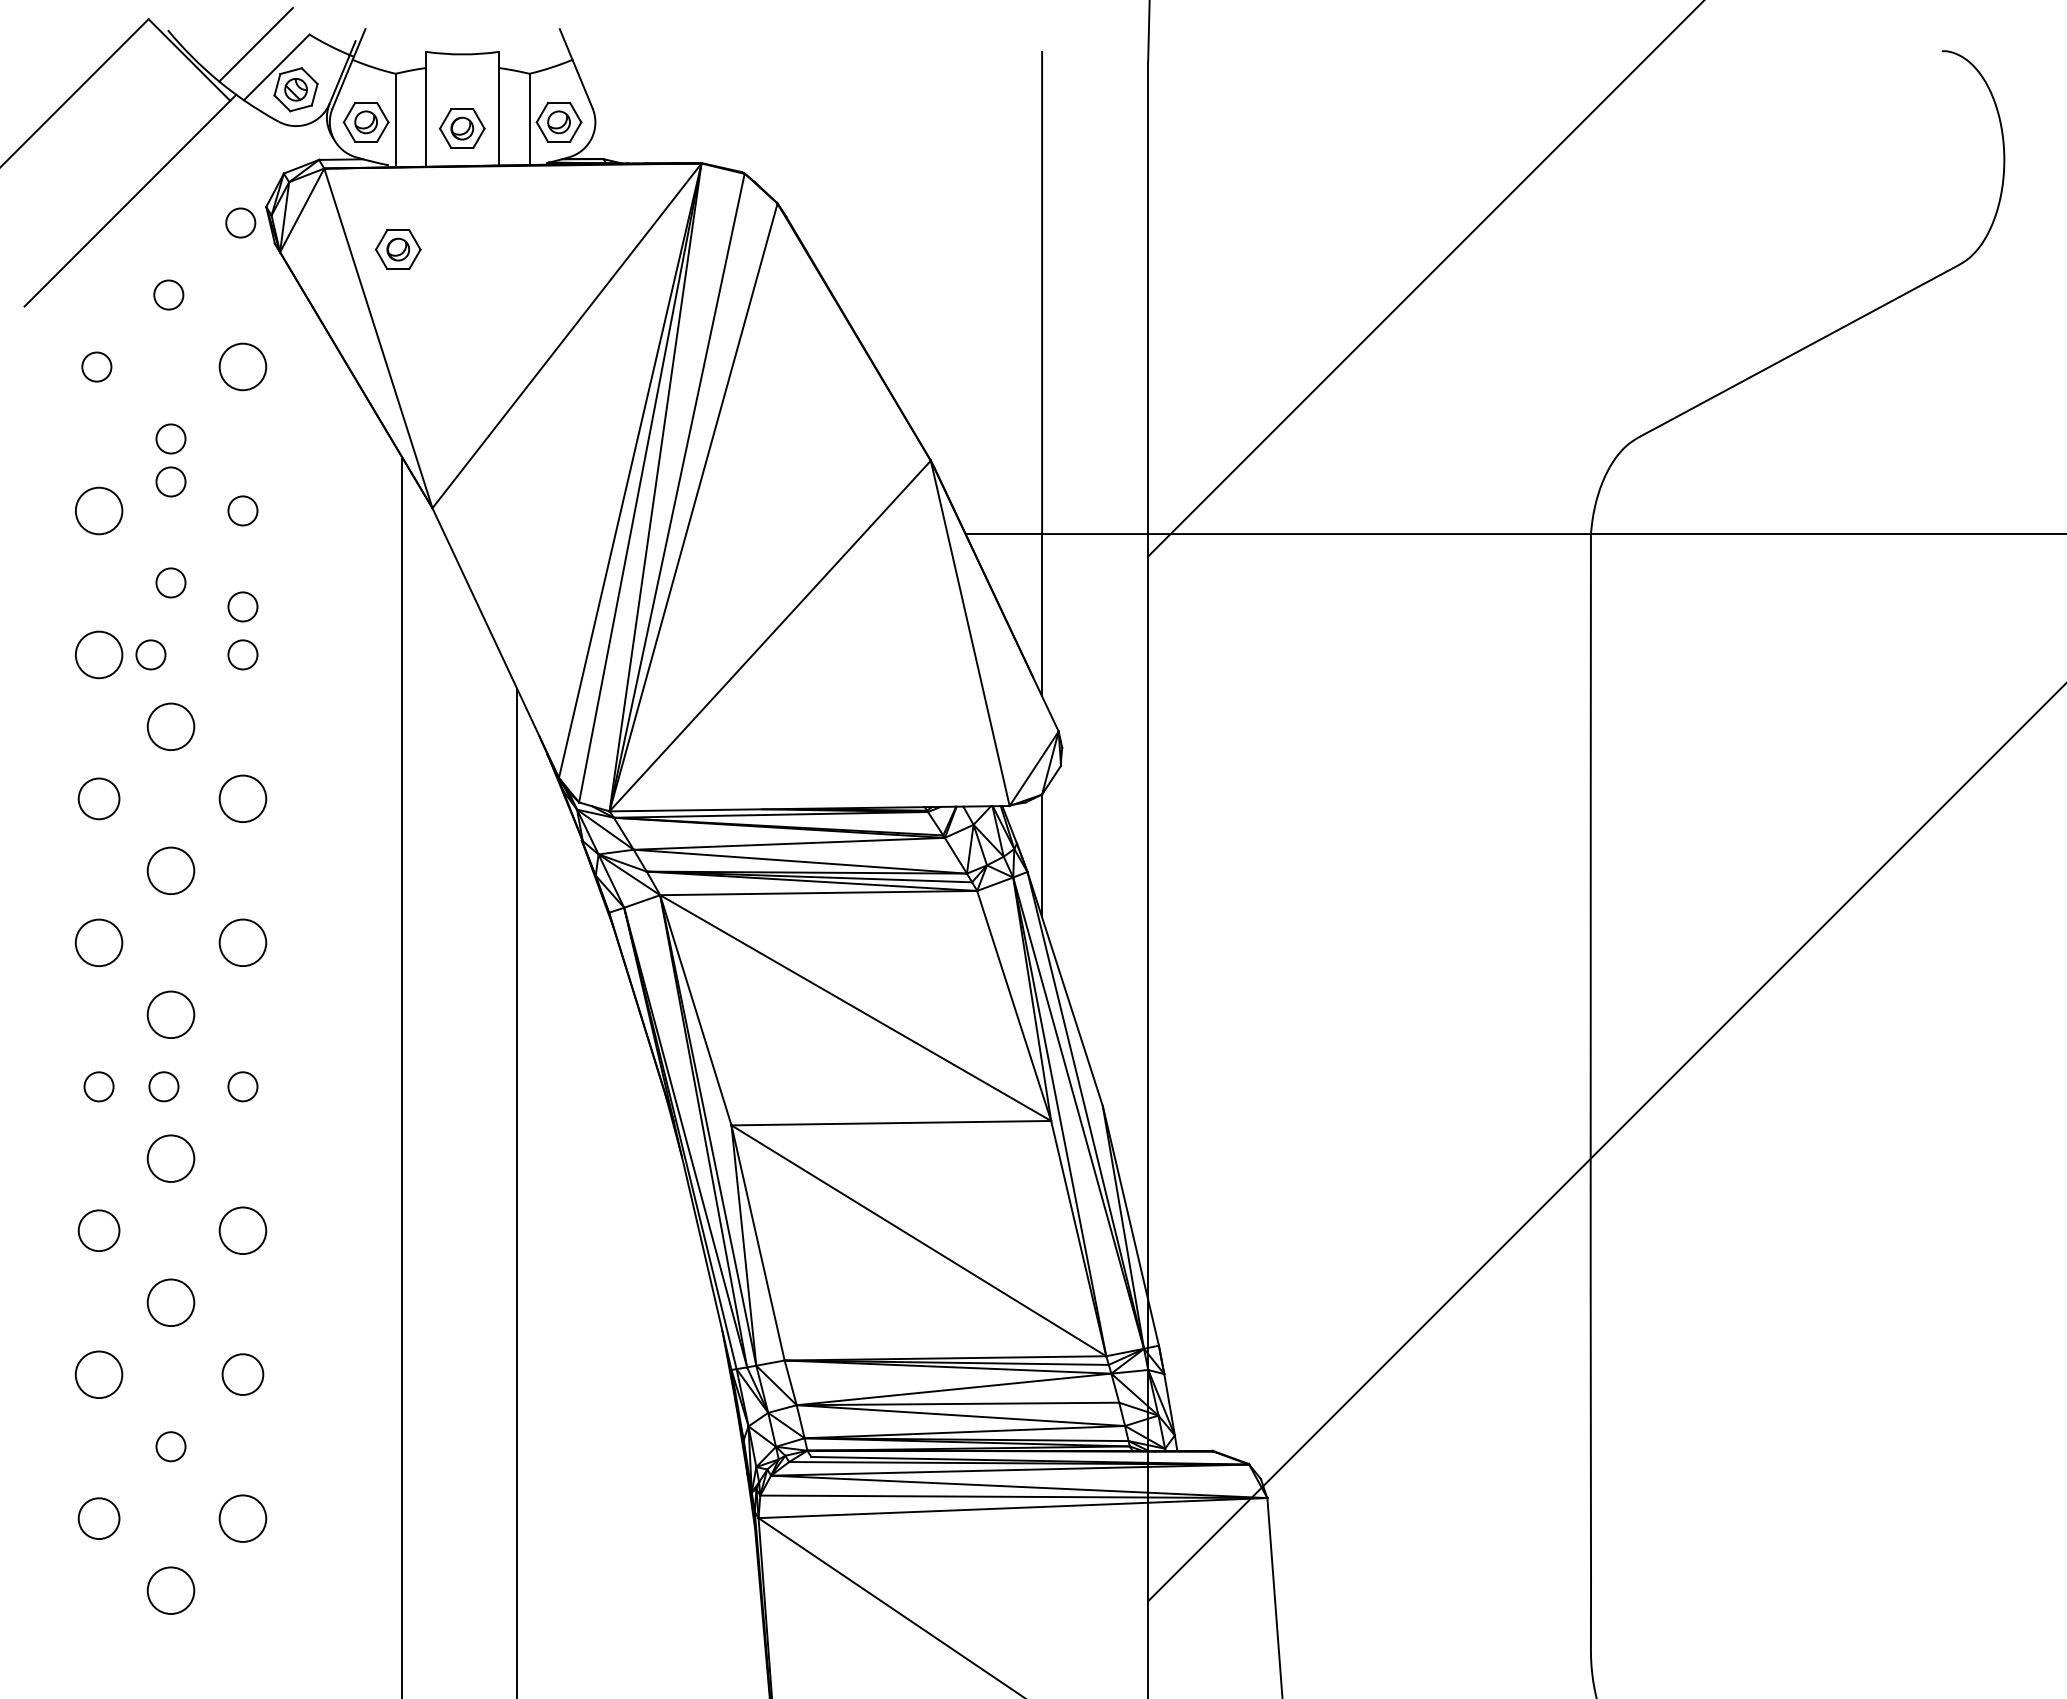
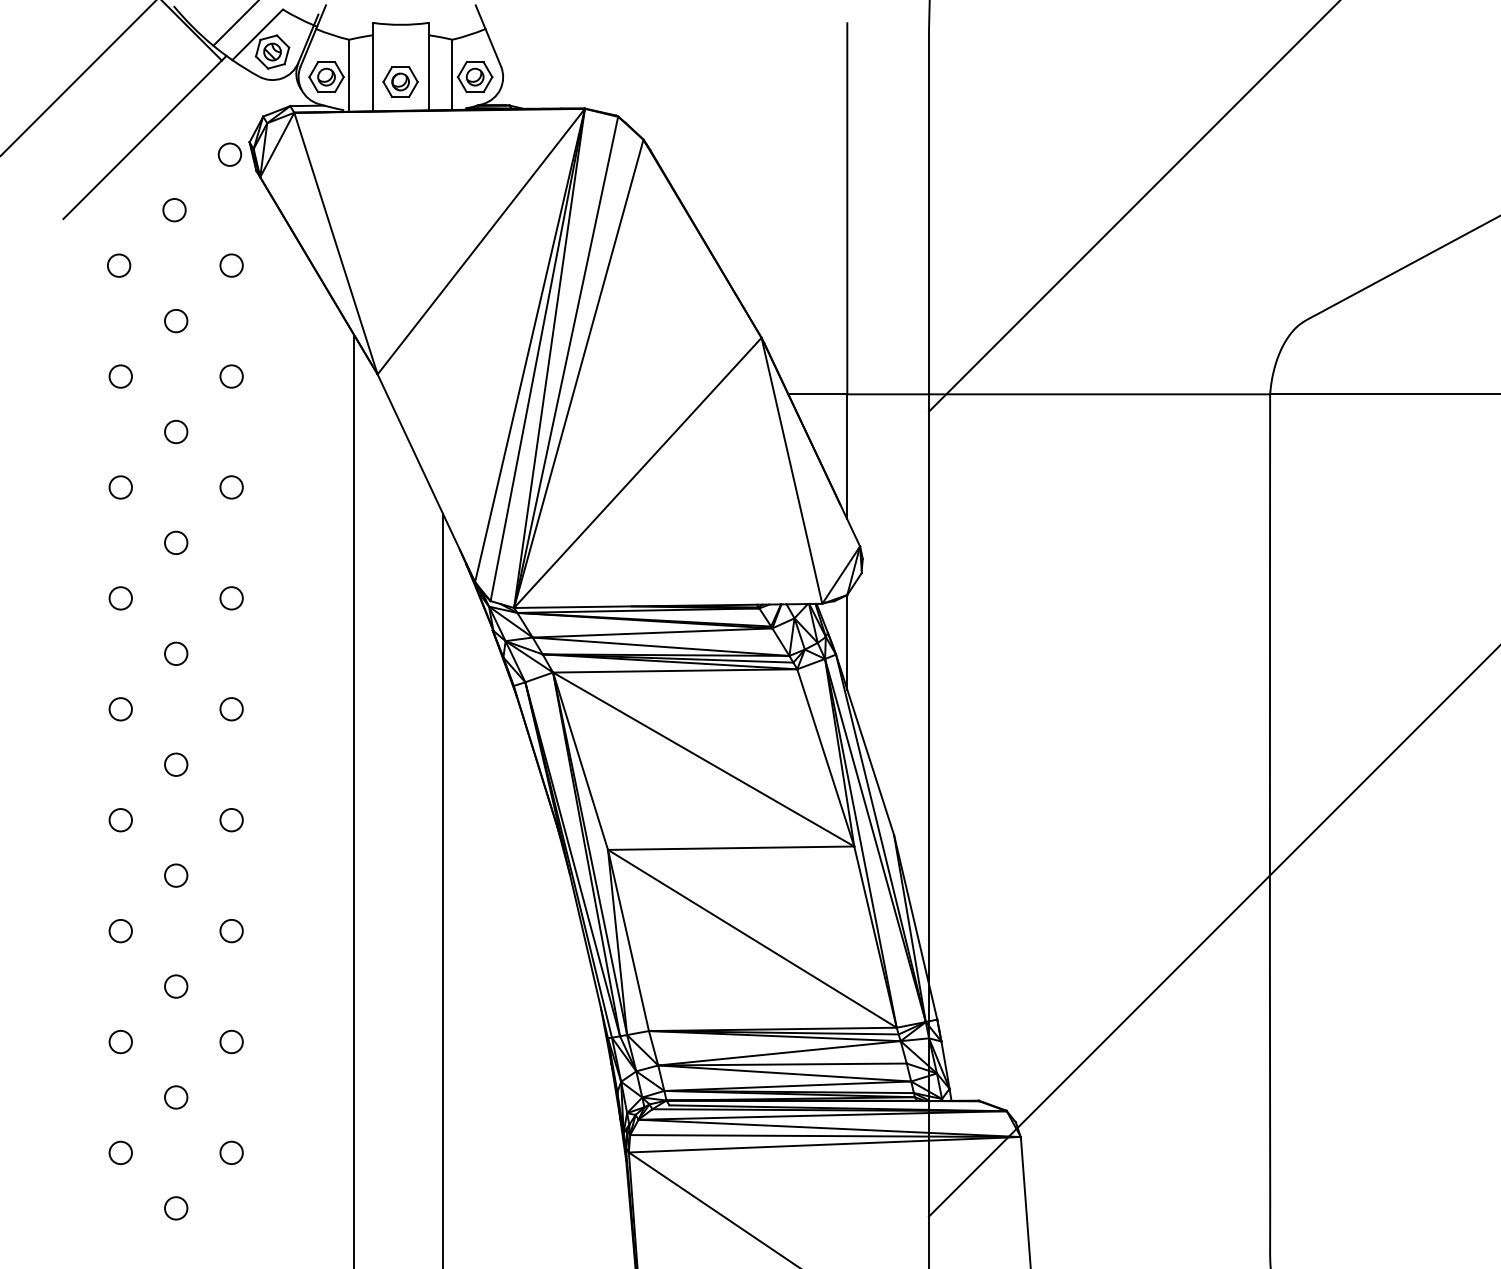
part: (397, 249) -> (350, 175), removed
circle: (242, 366) -> (231, 265), size x0.62
circle: (170, 481) -> (175, 353), removed
circle: (98, 510) -> (120, 376), size x0.62
circle: (242, 606) -> (231, 450), removed
circle: (98, 654) -> (120, 487), size x0.62
circle: (150, 654) -> (160, 487), removed
circle: (170, 726) -> (175, 542), size x0.62
circle: (98, 798) -> (120, 598), size x0.71
circle: (242, 798) -> (231, 598), size x0.62
circle: (170, 870) -> (175, 653), size x0.62
circle: (98, 942) -> (120, 709), size x0.62
circle: (242, 942) -> (231, 709), size x0.62
circle: (170, 1014) -> (175, 764), size x0.62
circle: (163, 1086) -> (170, 819), removed
circle: (170, 1158) -> (175, 875), size x0.62
circle: (98, 1230) -> (120, 930), size x0.71
circle: (242, 1230) -> (231, 930), size x0.62
circle: (170, 1302) -> (175, 986), size x0.62
circle: (98, 1374) -> (120, 1041), size x0.62
circle: (242, 1374) -> (231, 1041), size x0.71
circle: (98, 1518) -> (120, 1152), size x0.71
circle: (242, 1518) -> (231, 1152), size x0.62
circle: (170, 1590) -> (175, 1208), size x0.62

